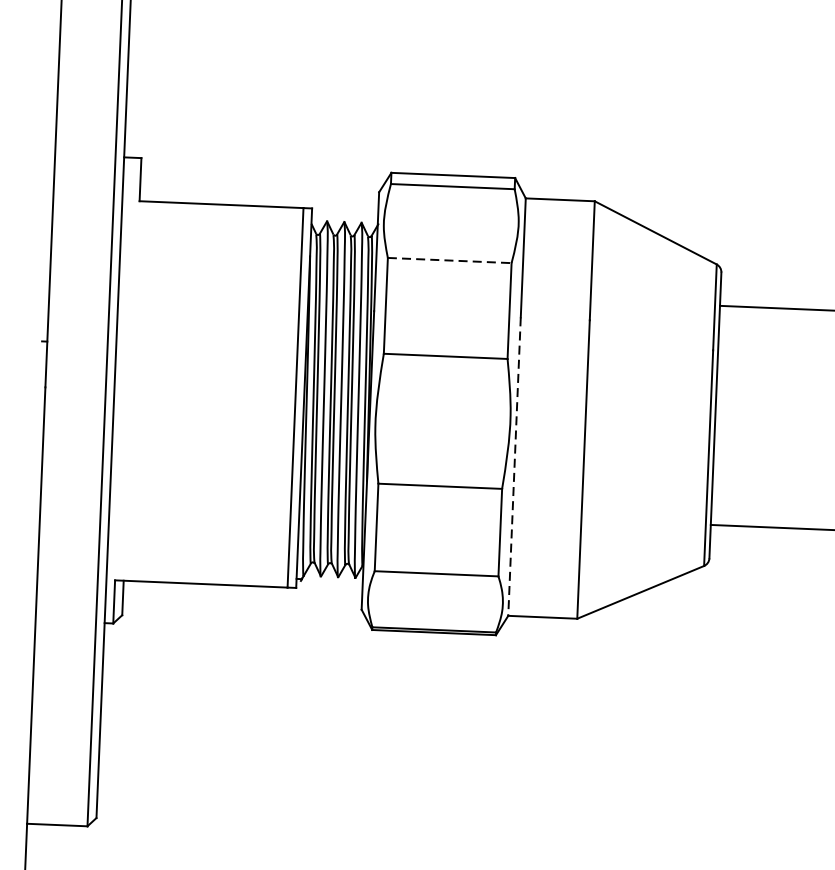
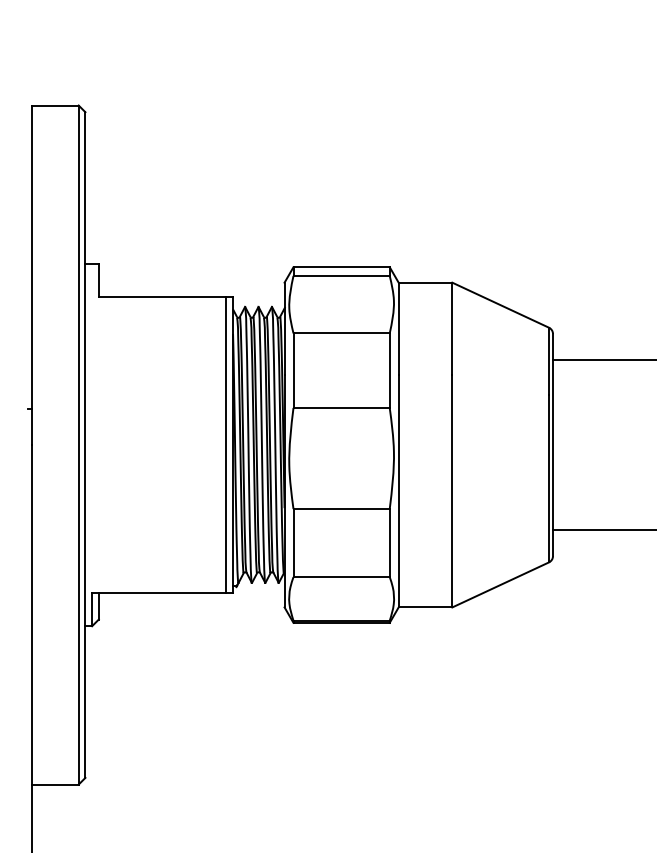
line: (450, 260) -> (342, 333), dashed -> solid
line: (514, 466) -> (398, 491), dashed -> solid

